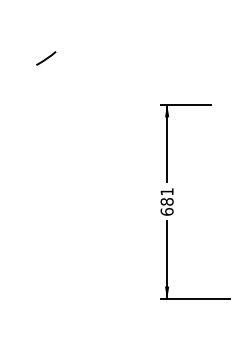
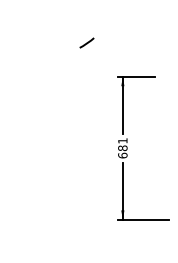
line: (46, 58) -> (87, 43), moved

